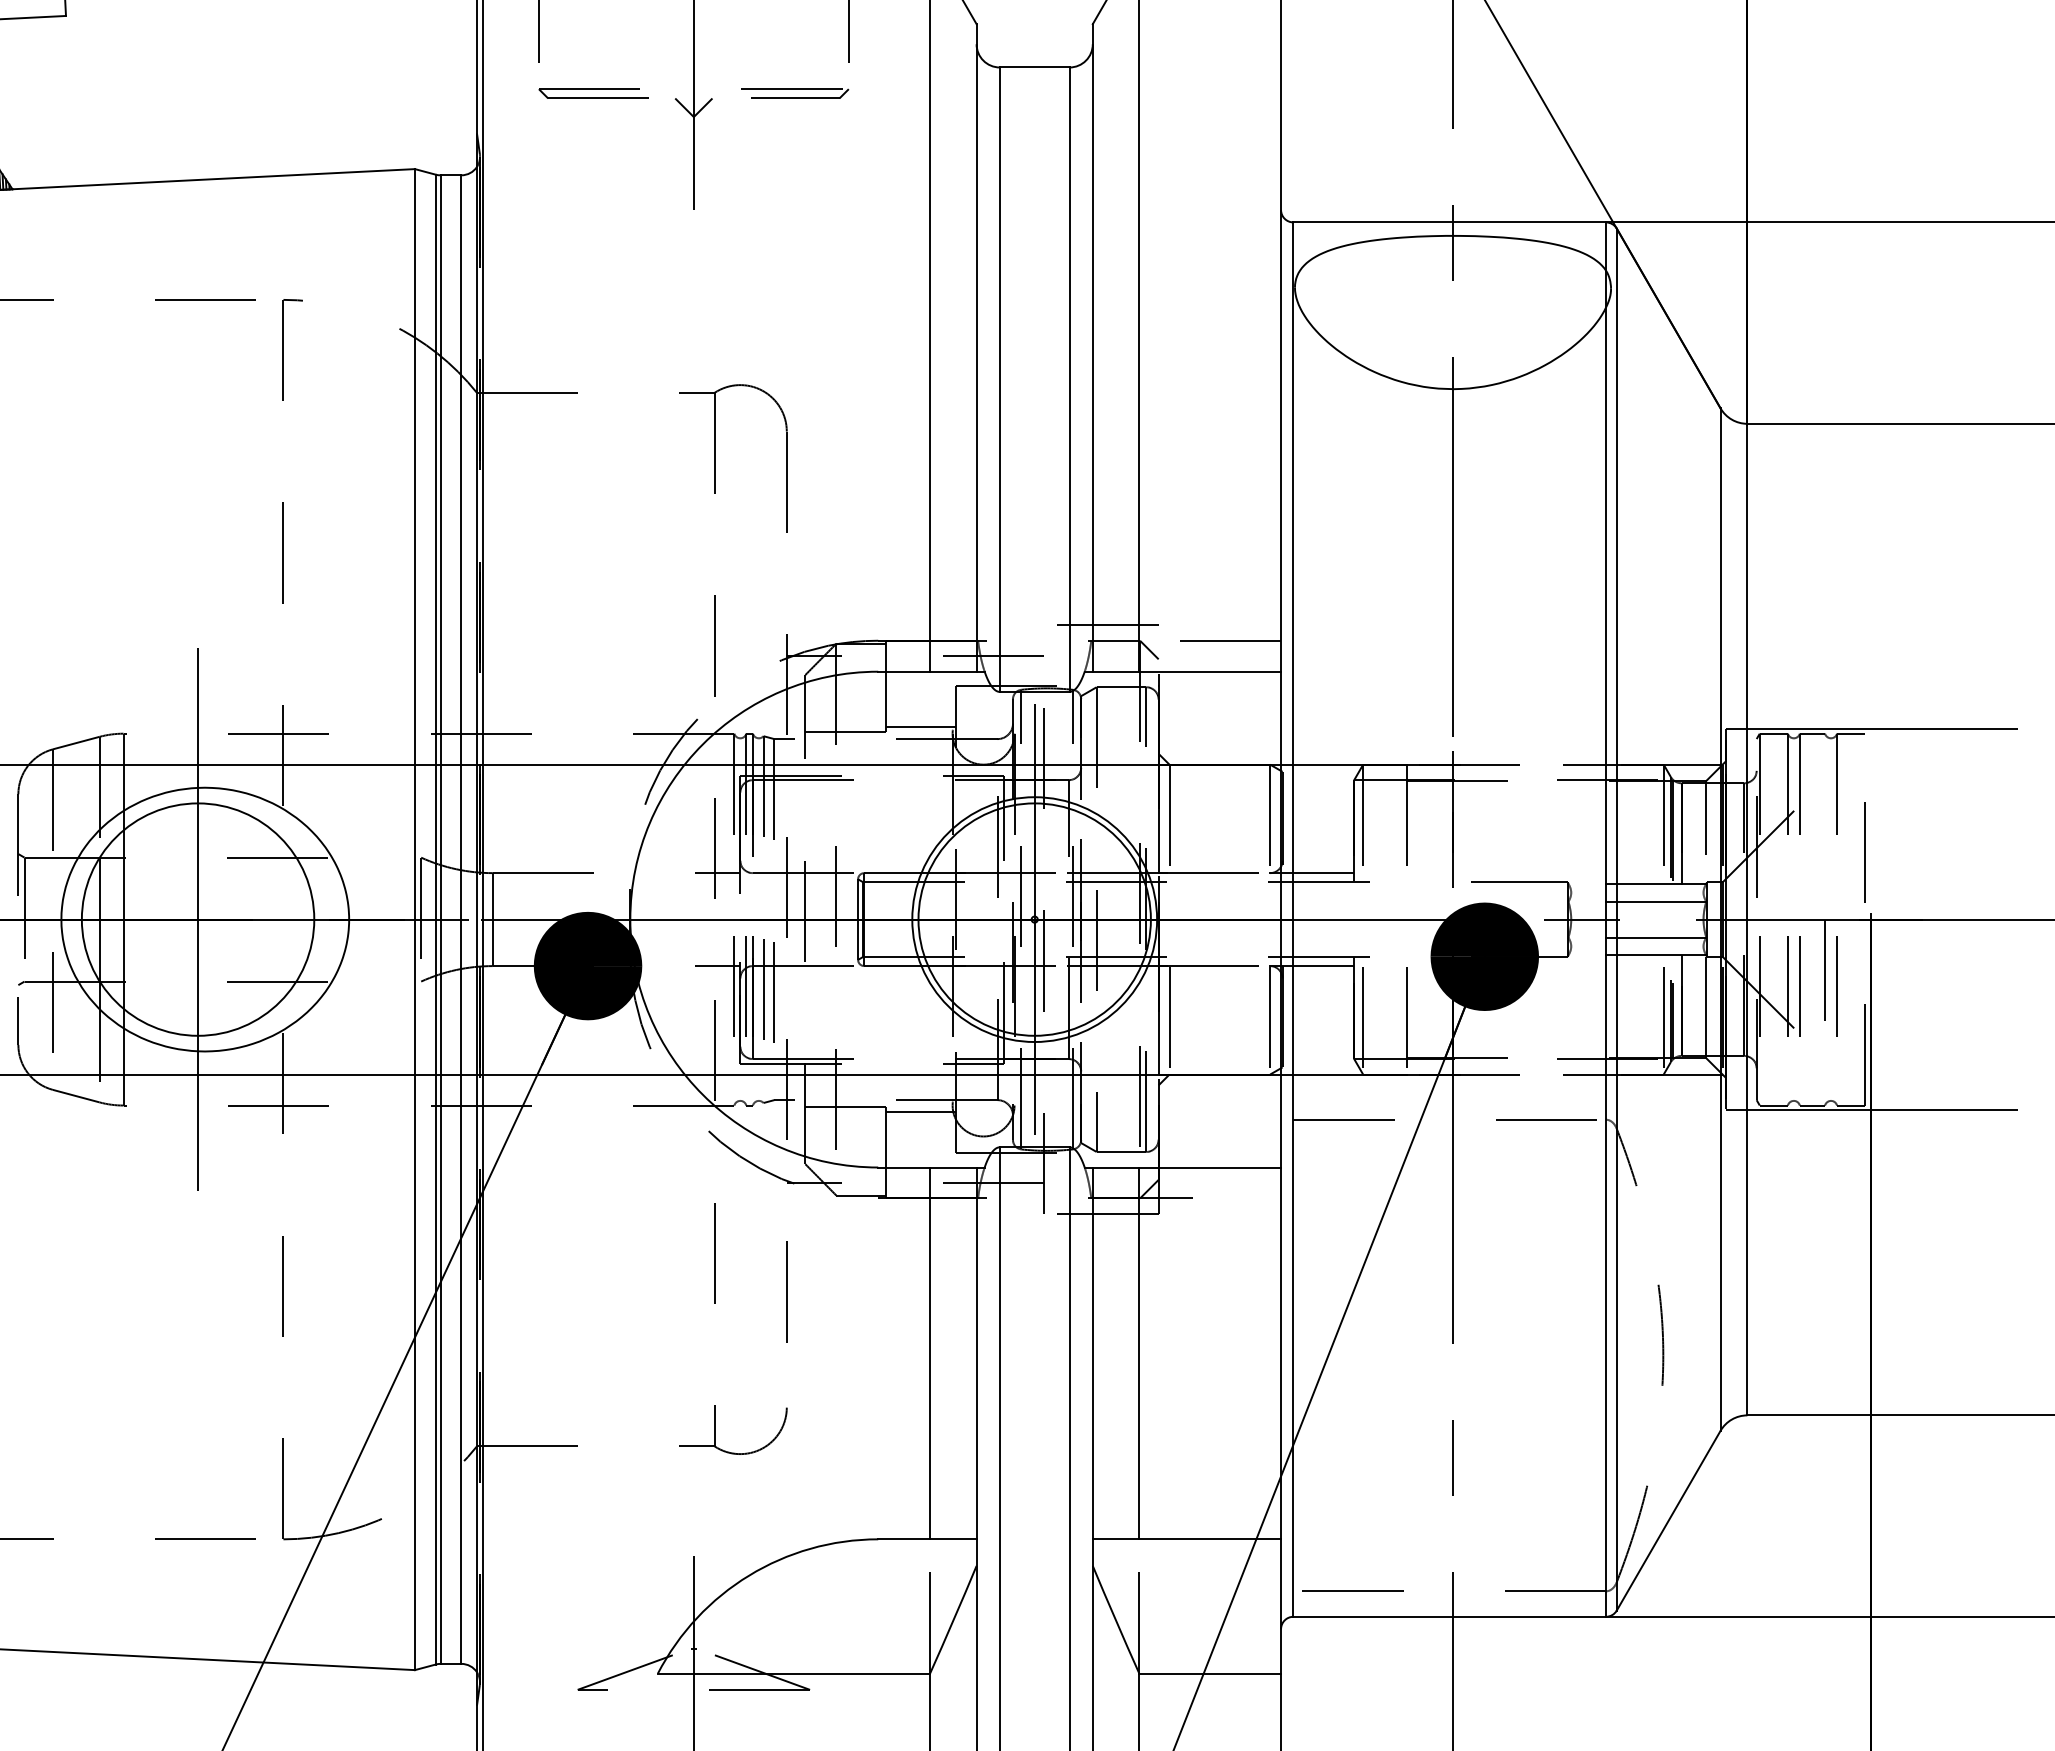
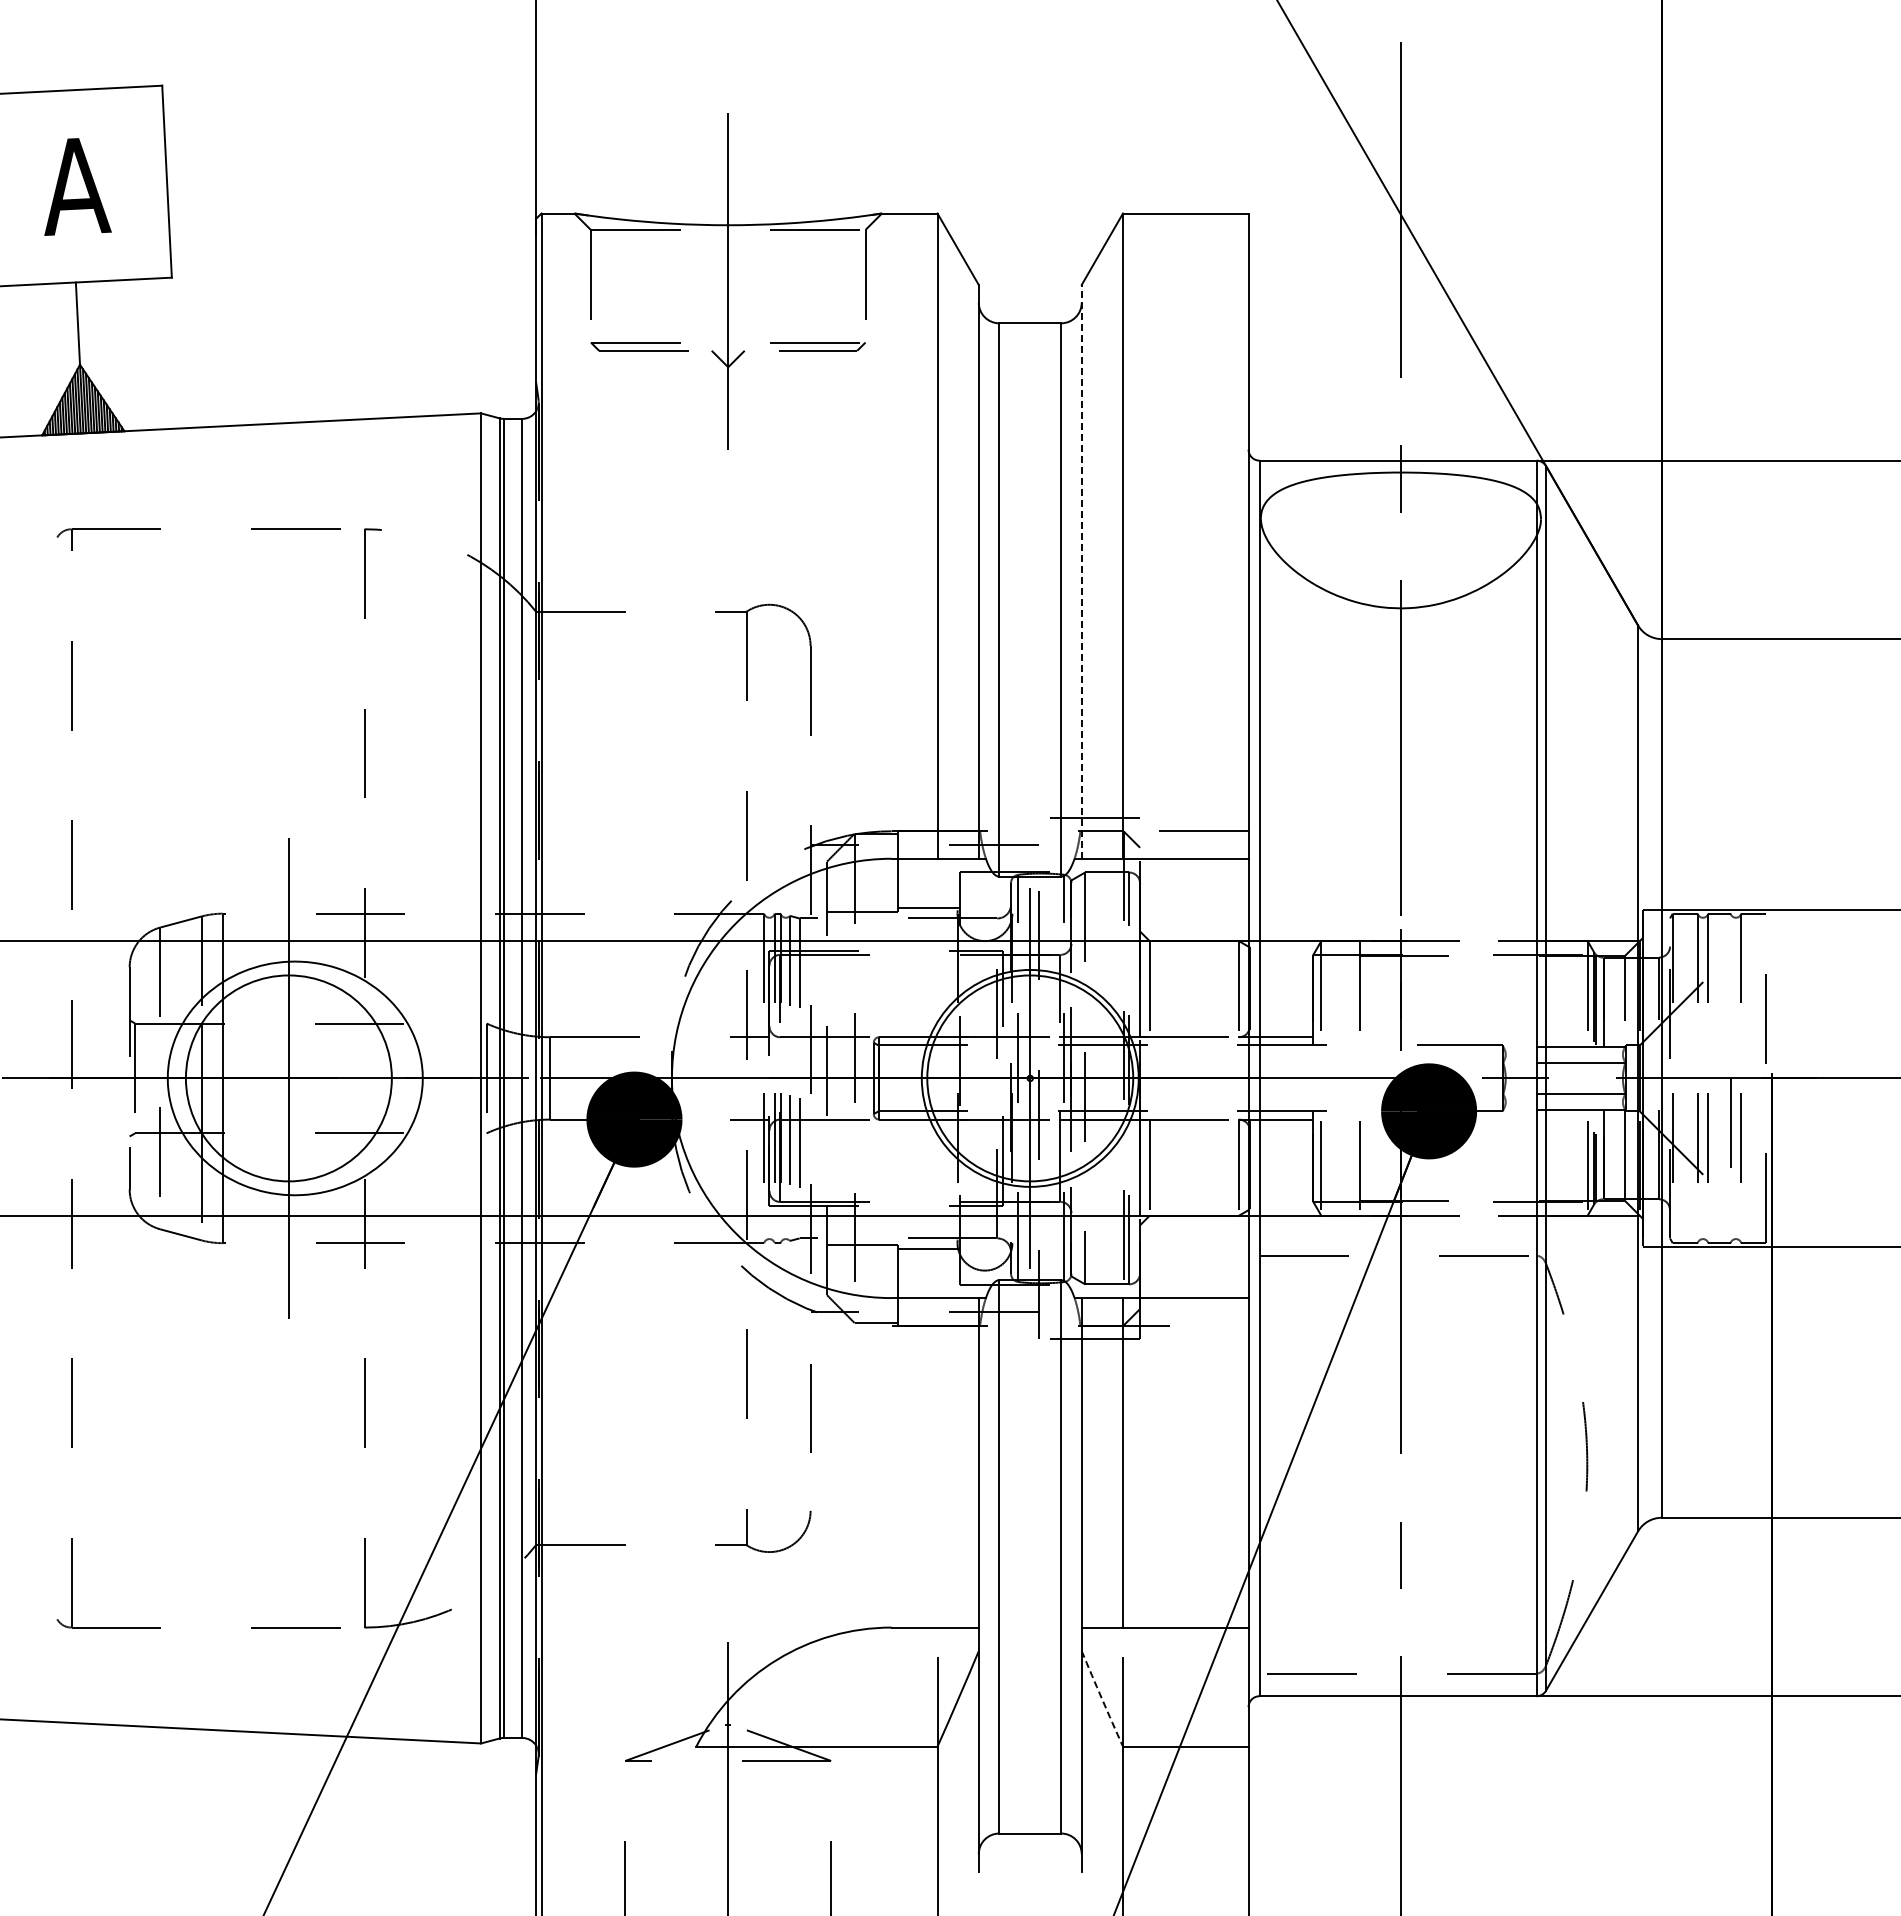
line: (1092, 347) -> (1081, 571), solid -> dashed
line: (930, 1353) -> (937, 1462), removed
arc: (1116, 1620) -> (1102, 1699), solid -> dashed

